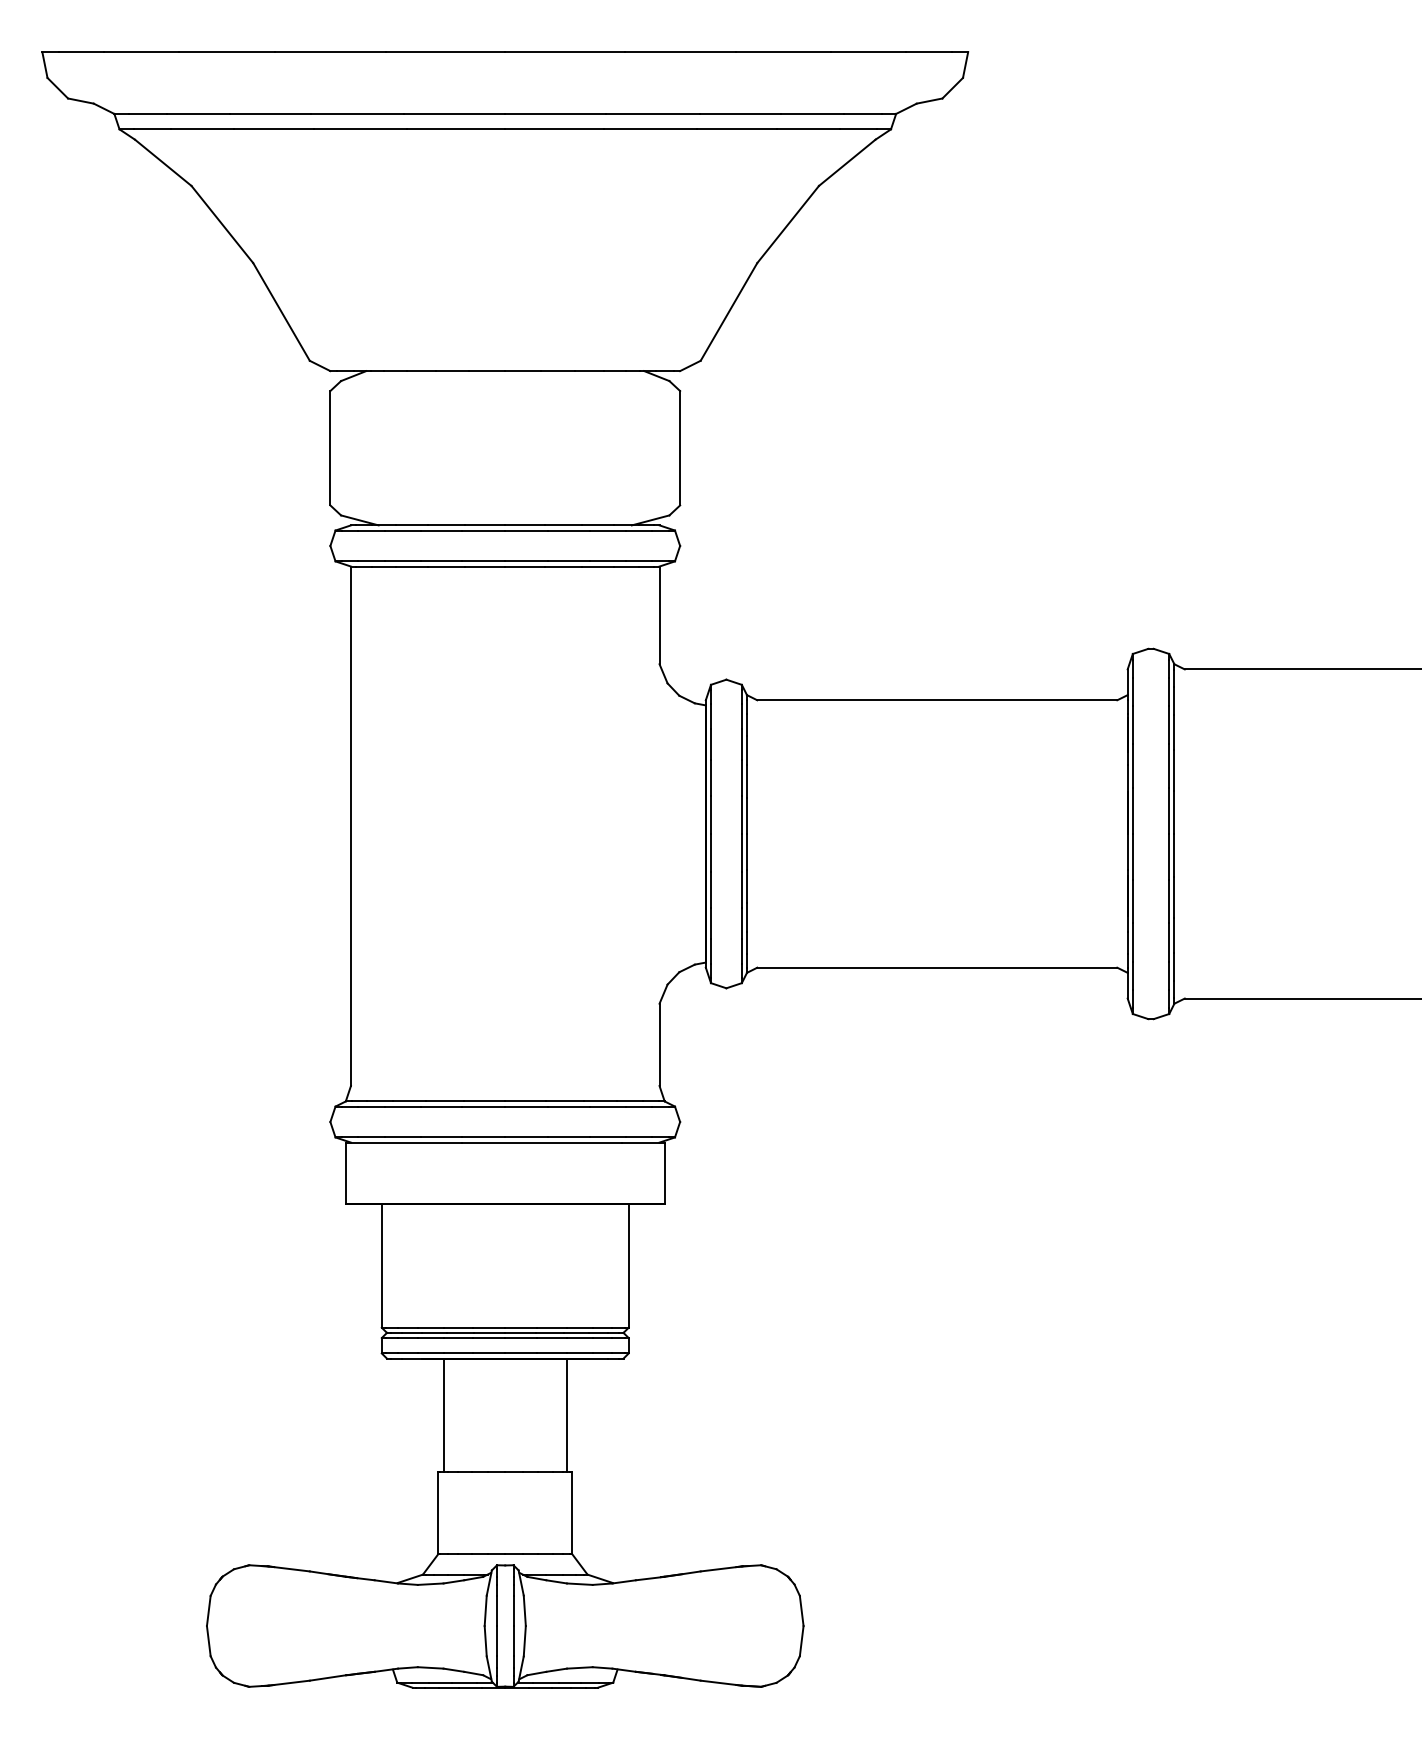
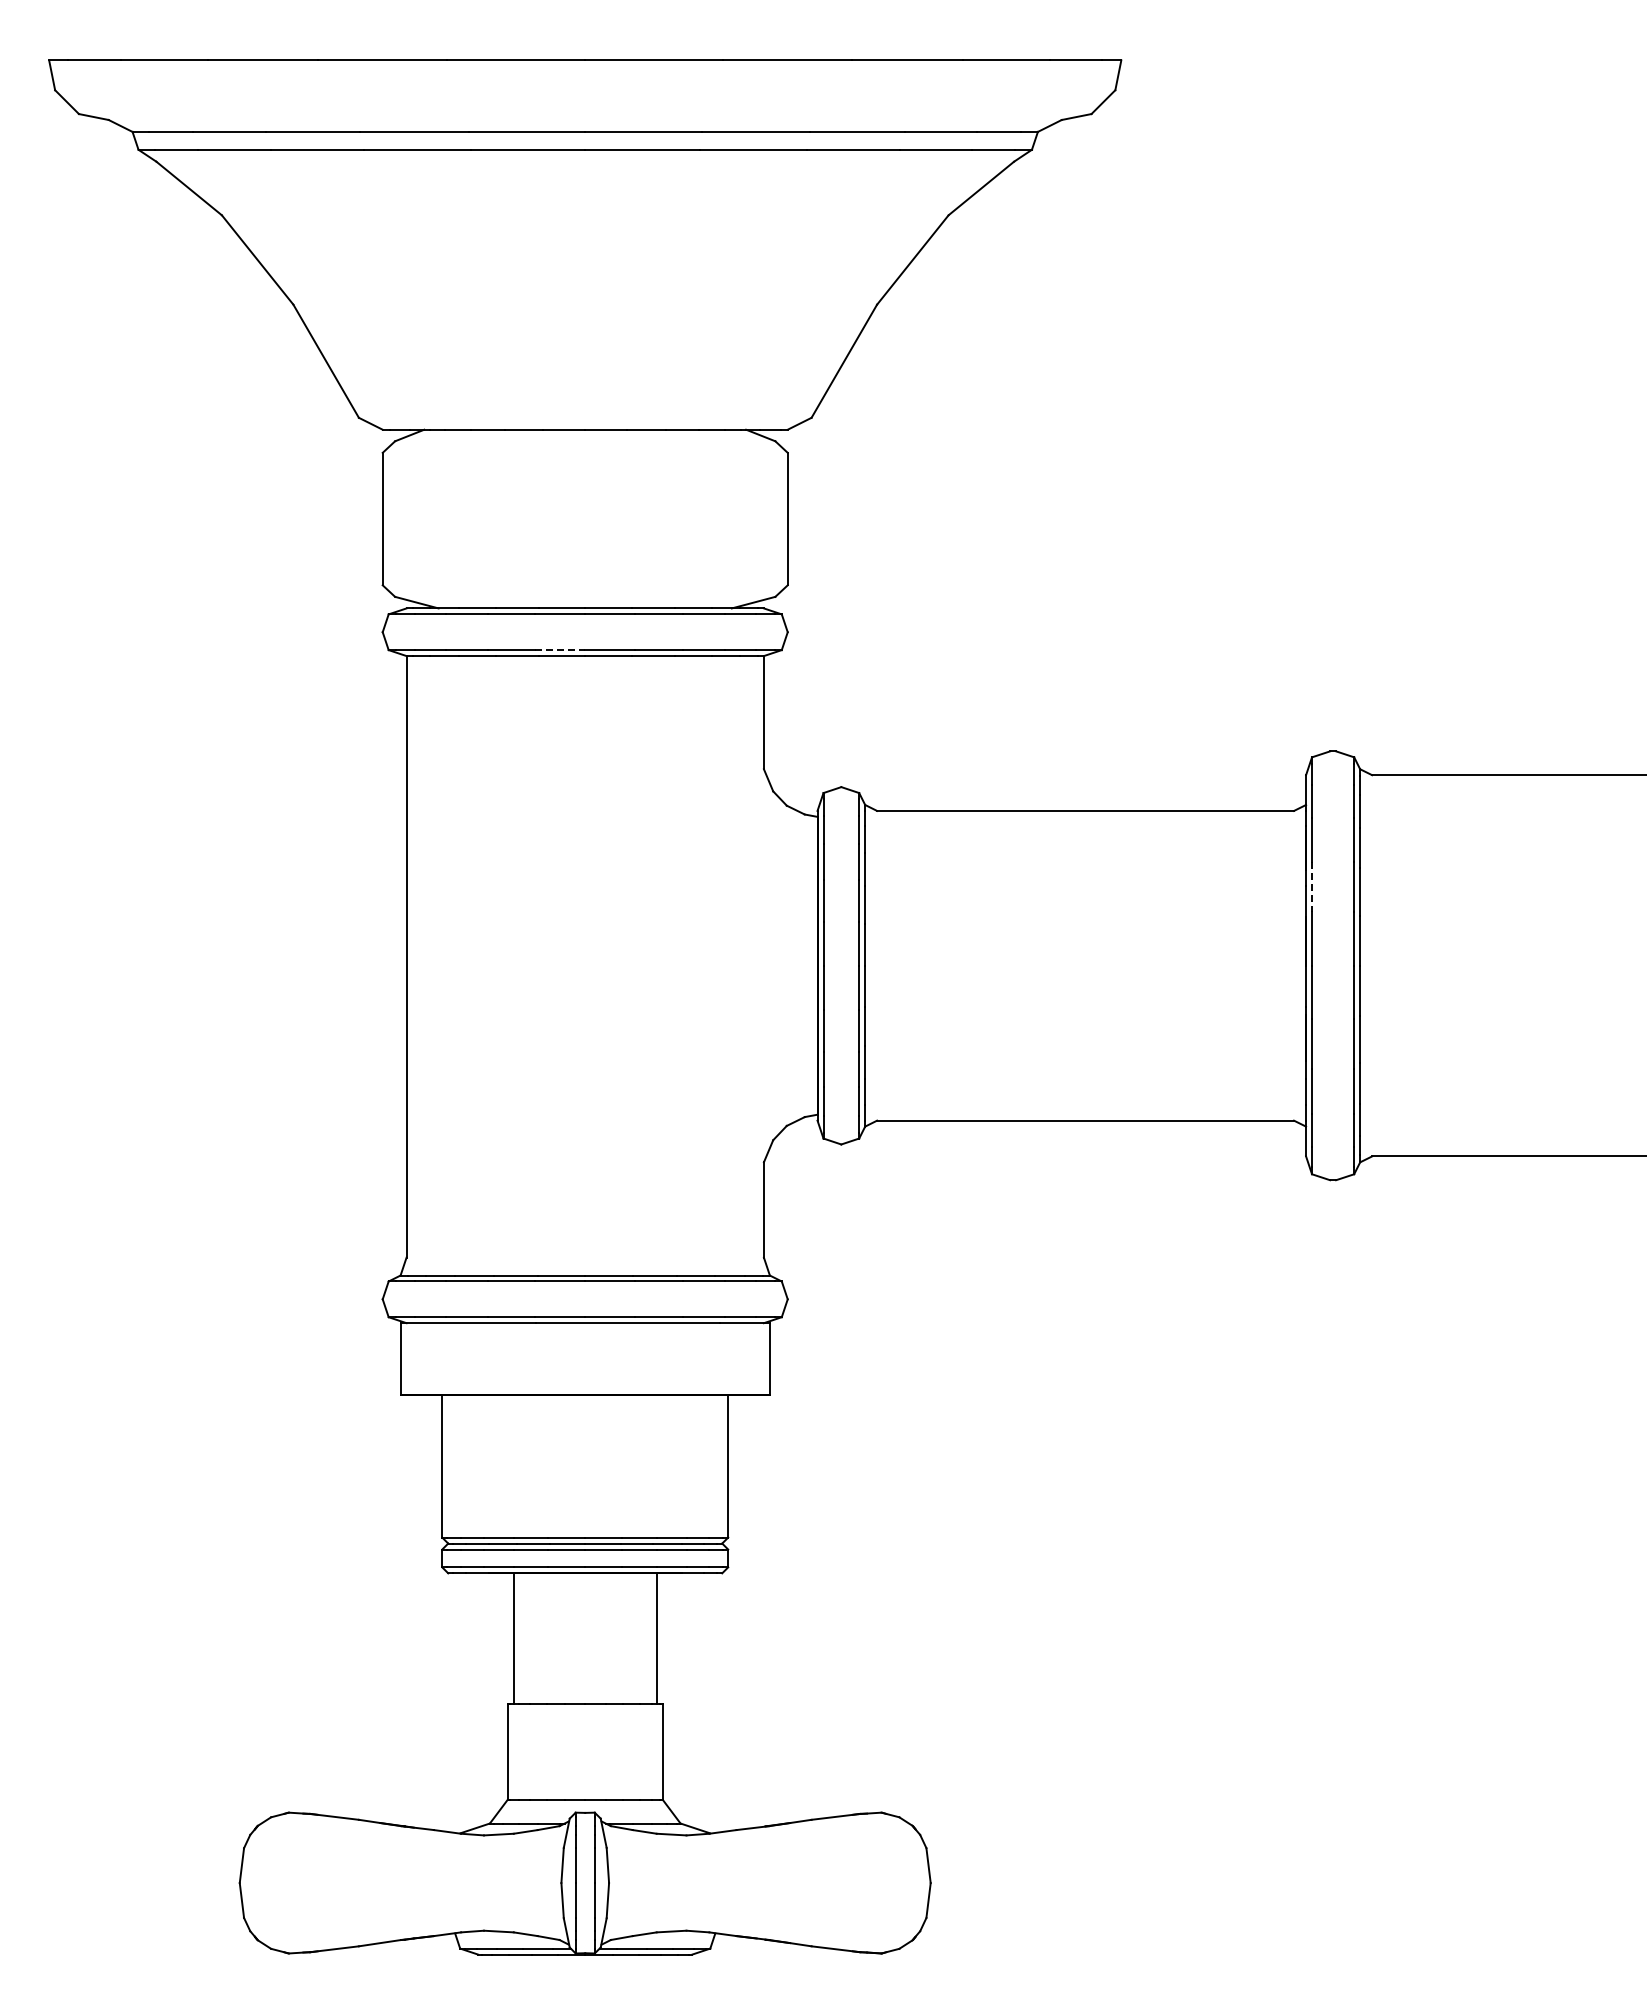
line: (483, 561) -> (560, 650), solid -> dashed
line: (1133, 766) -> (1312, 887), solid -> dashed

